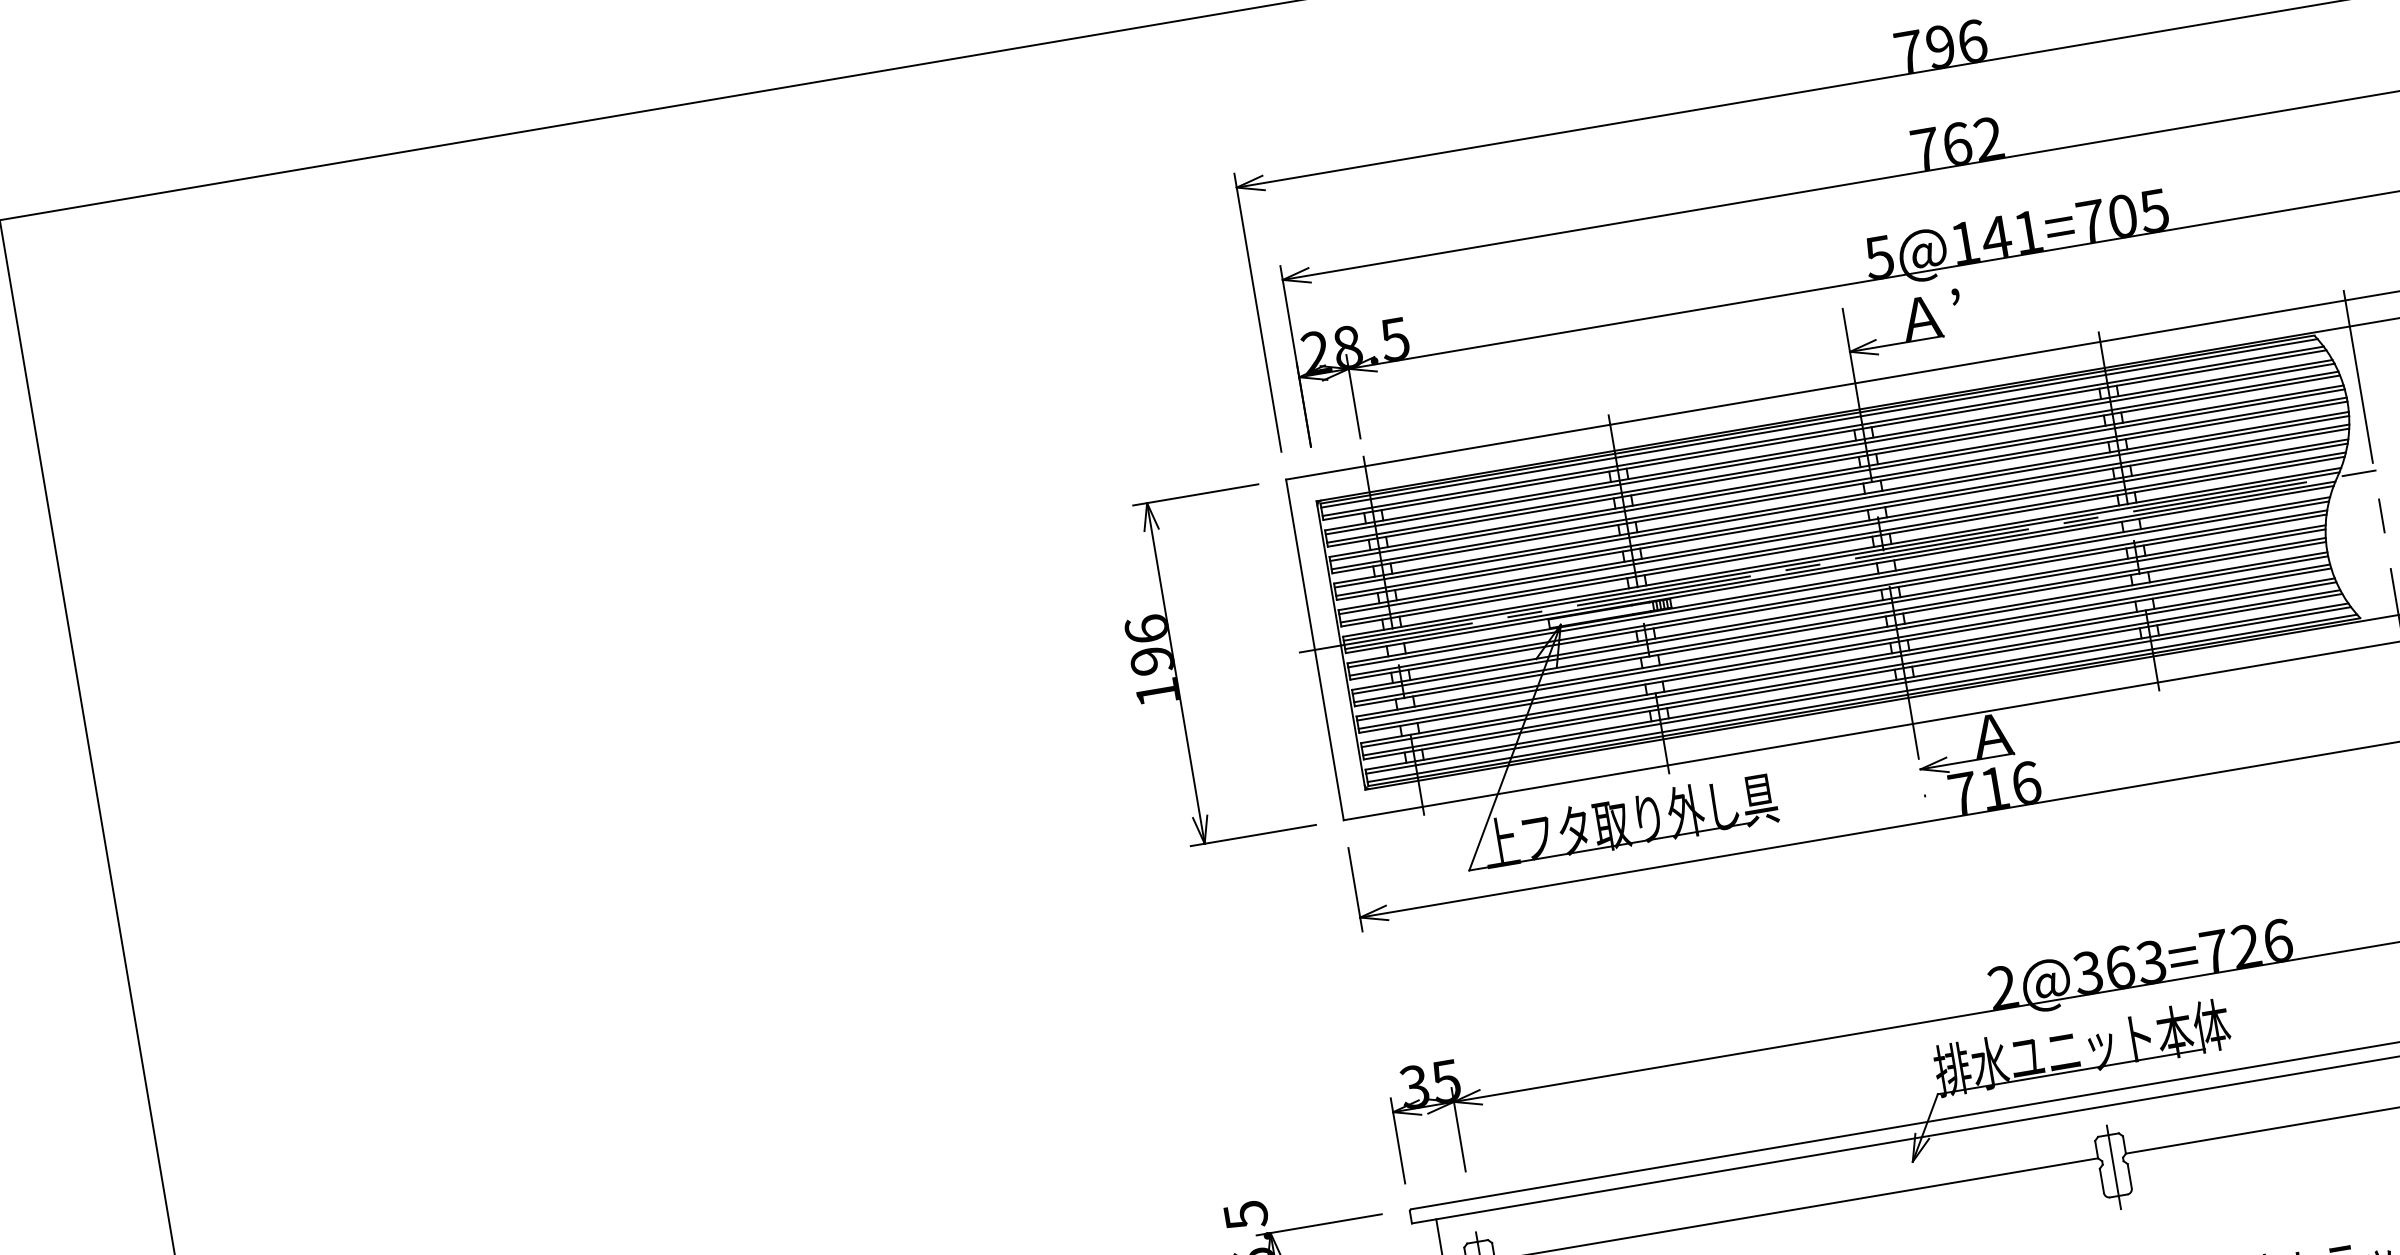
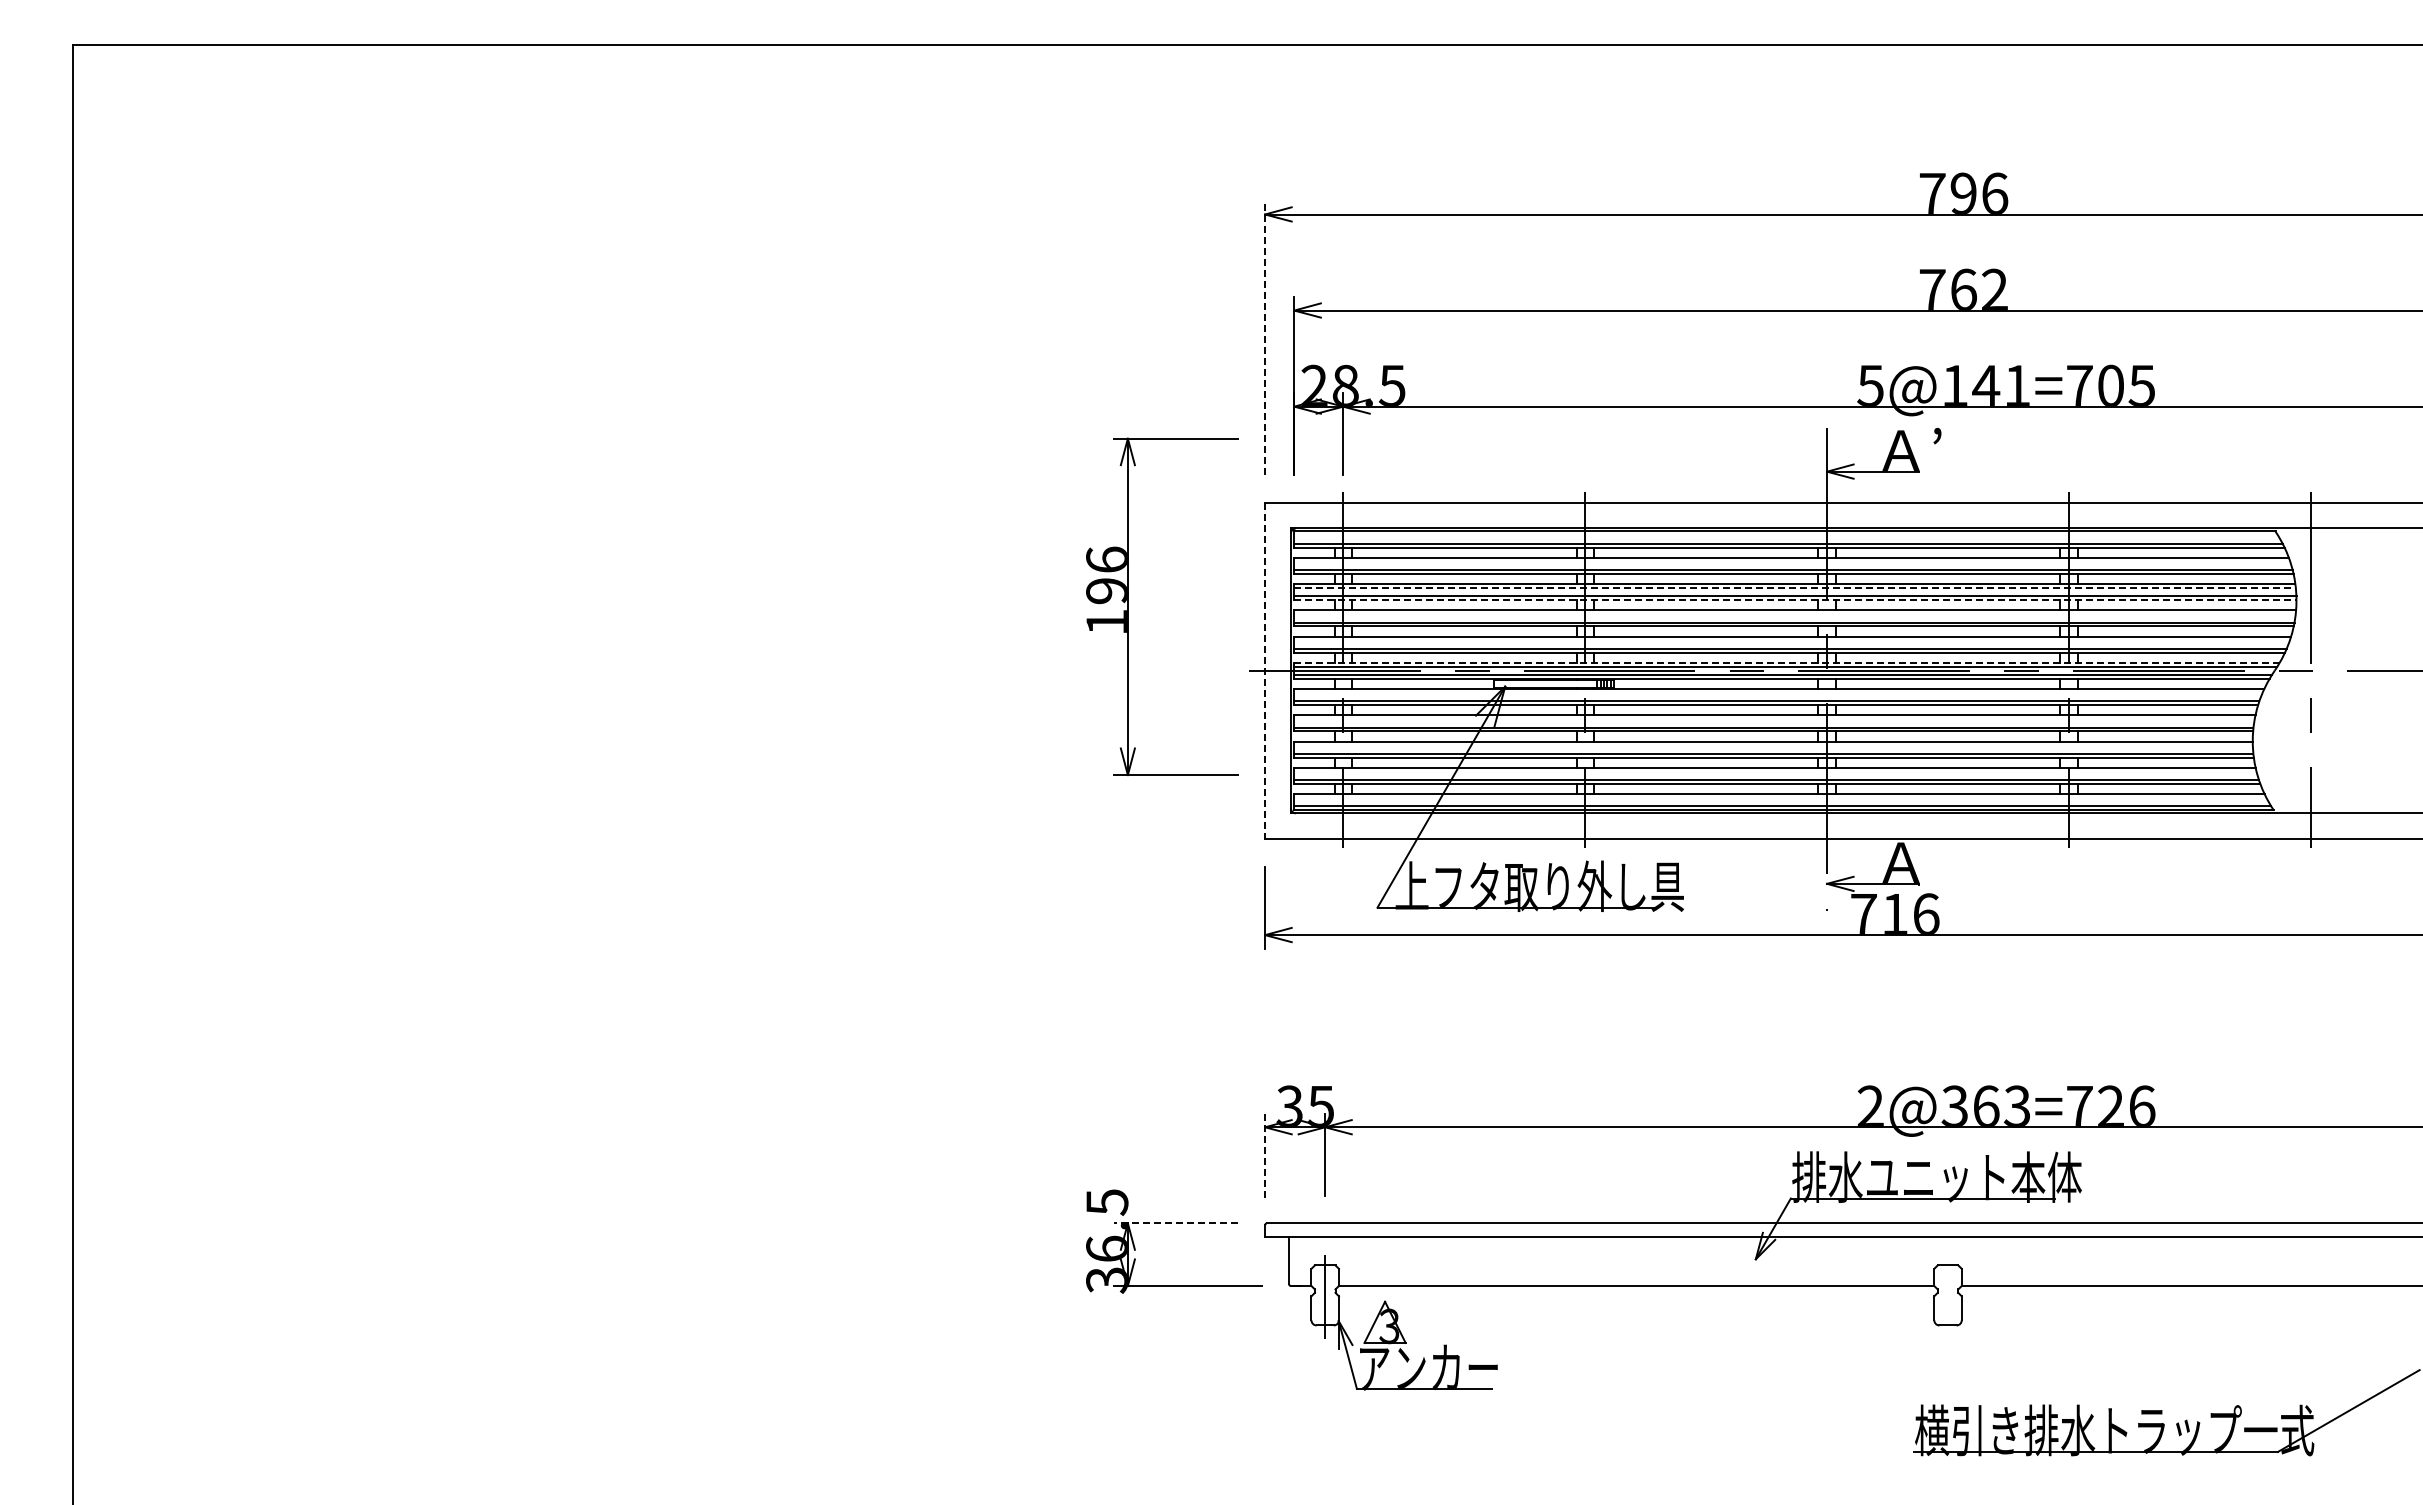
line: (1258, 312) -> (1265, 337), solid -> dashed
line: (1818, 423) -> (1785, 535), removed
line: (1830, 448) -> (1792, 561), removed
line: (1838, 475) -> (1795, 588), solid -> dashed
line: (1840, 487) -> (1795, 600), solid -> dashed
line: (1841, 502) -> (1794, 614), removed
line: (1842, 528) -> (1791, 640), removed
line: (1842, 551) -> (1787, 662), solid -> dashed
line: (1838, 584) -> (1778, 693), removed
line: (1839, 611) -> (1774, 719), removed
line: (1842, 638) -> (1773, 745), removed
line: (1315, 650) -> (1265, 671), solid -> dashed
line: (1849, 664) -> (1775, 771), removed
part: (1176, 672) -> (1128, 606), moved
line: (1858, 690) -> (1780, 798), removed
line: (1398, 1140) -> (1265, 1155), solid -> dashed
line: (2114, 1167) -> (1948, 1297), removed
line: (1318, 1225) -> (1175, 1223), solid -> dashed

